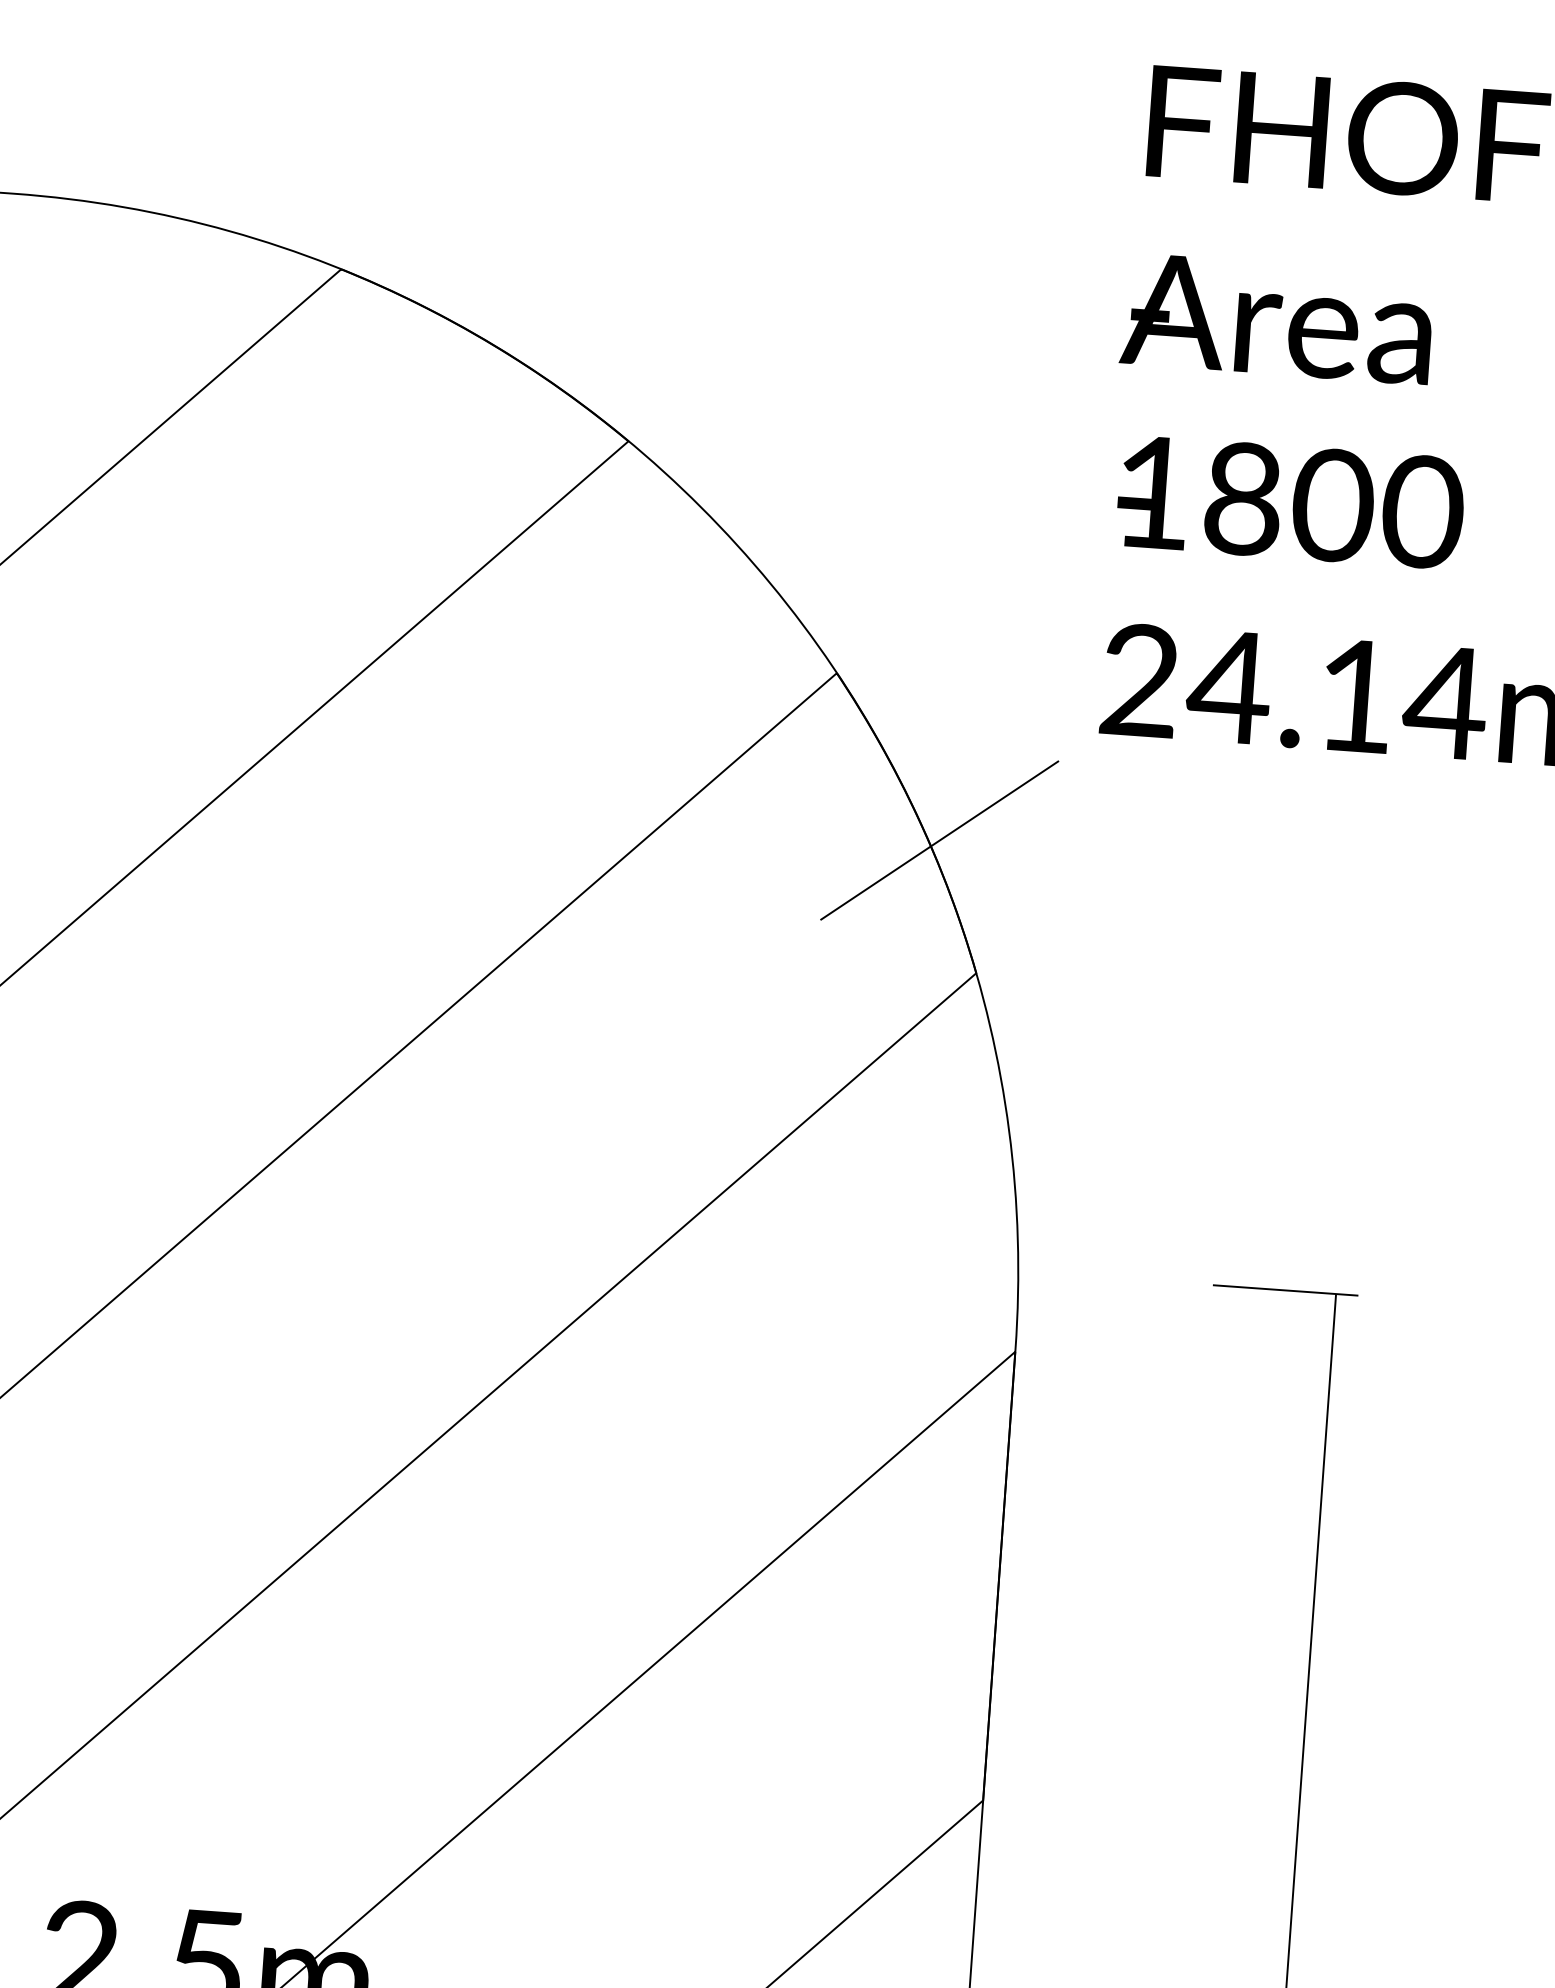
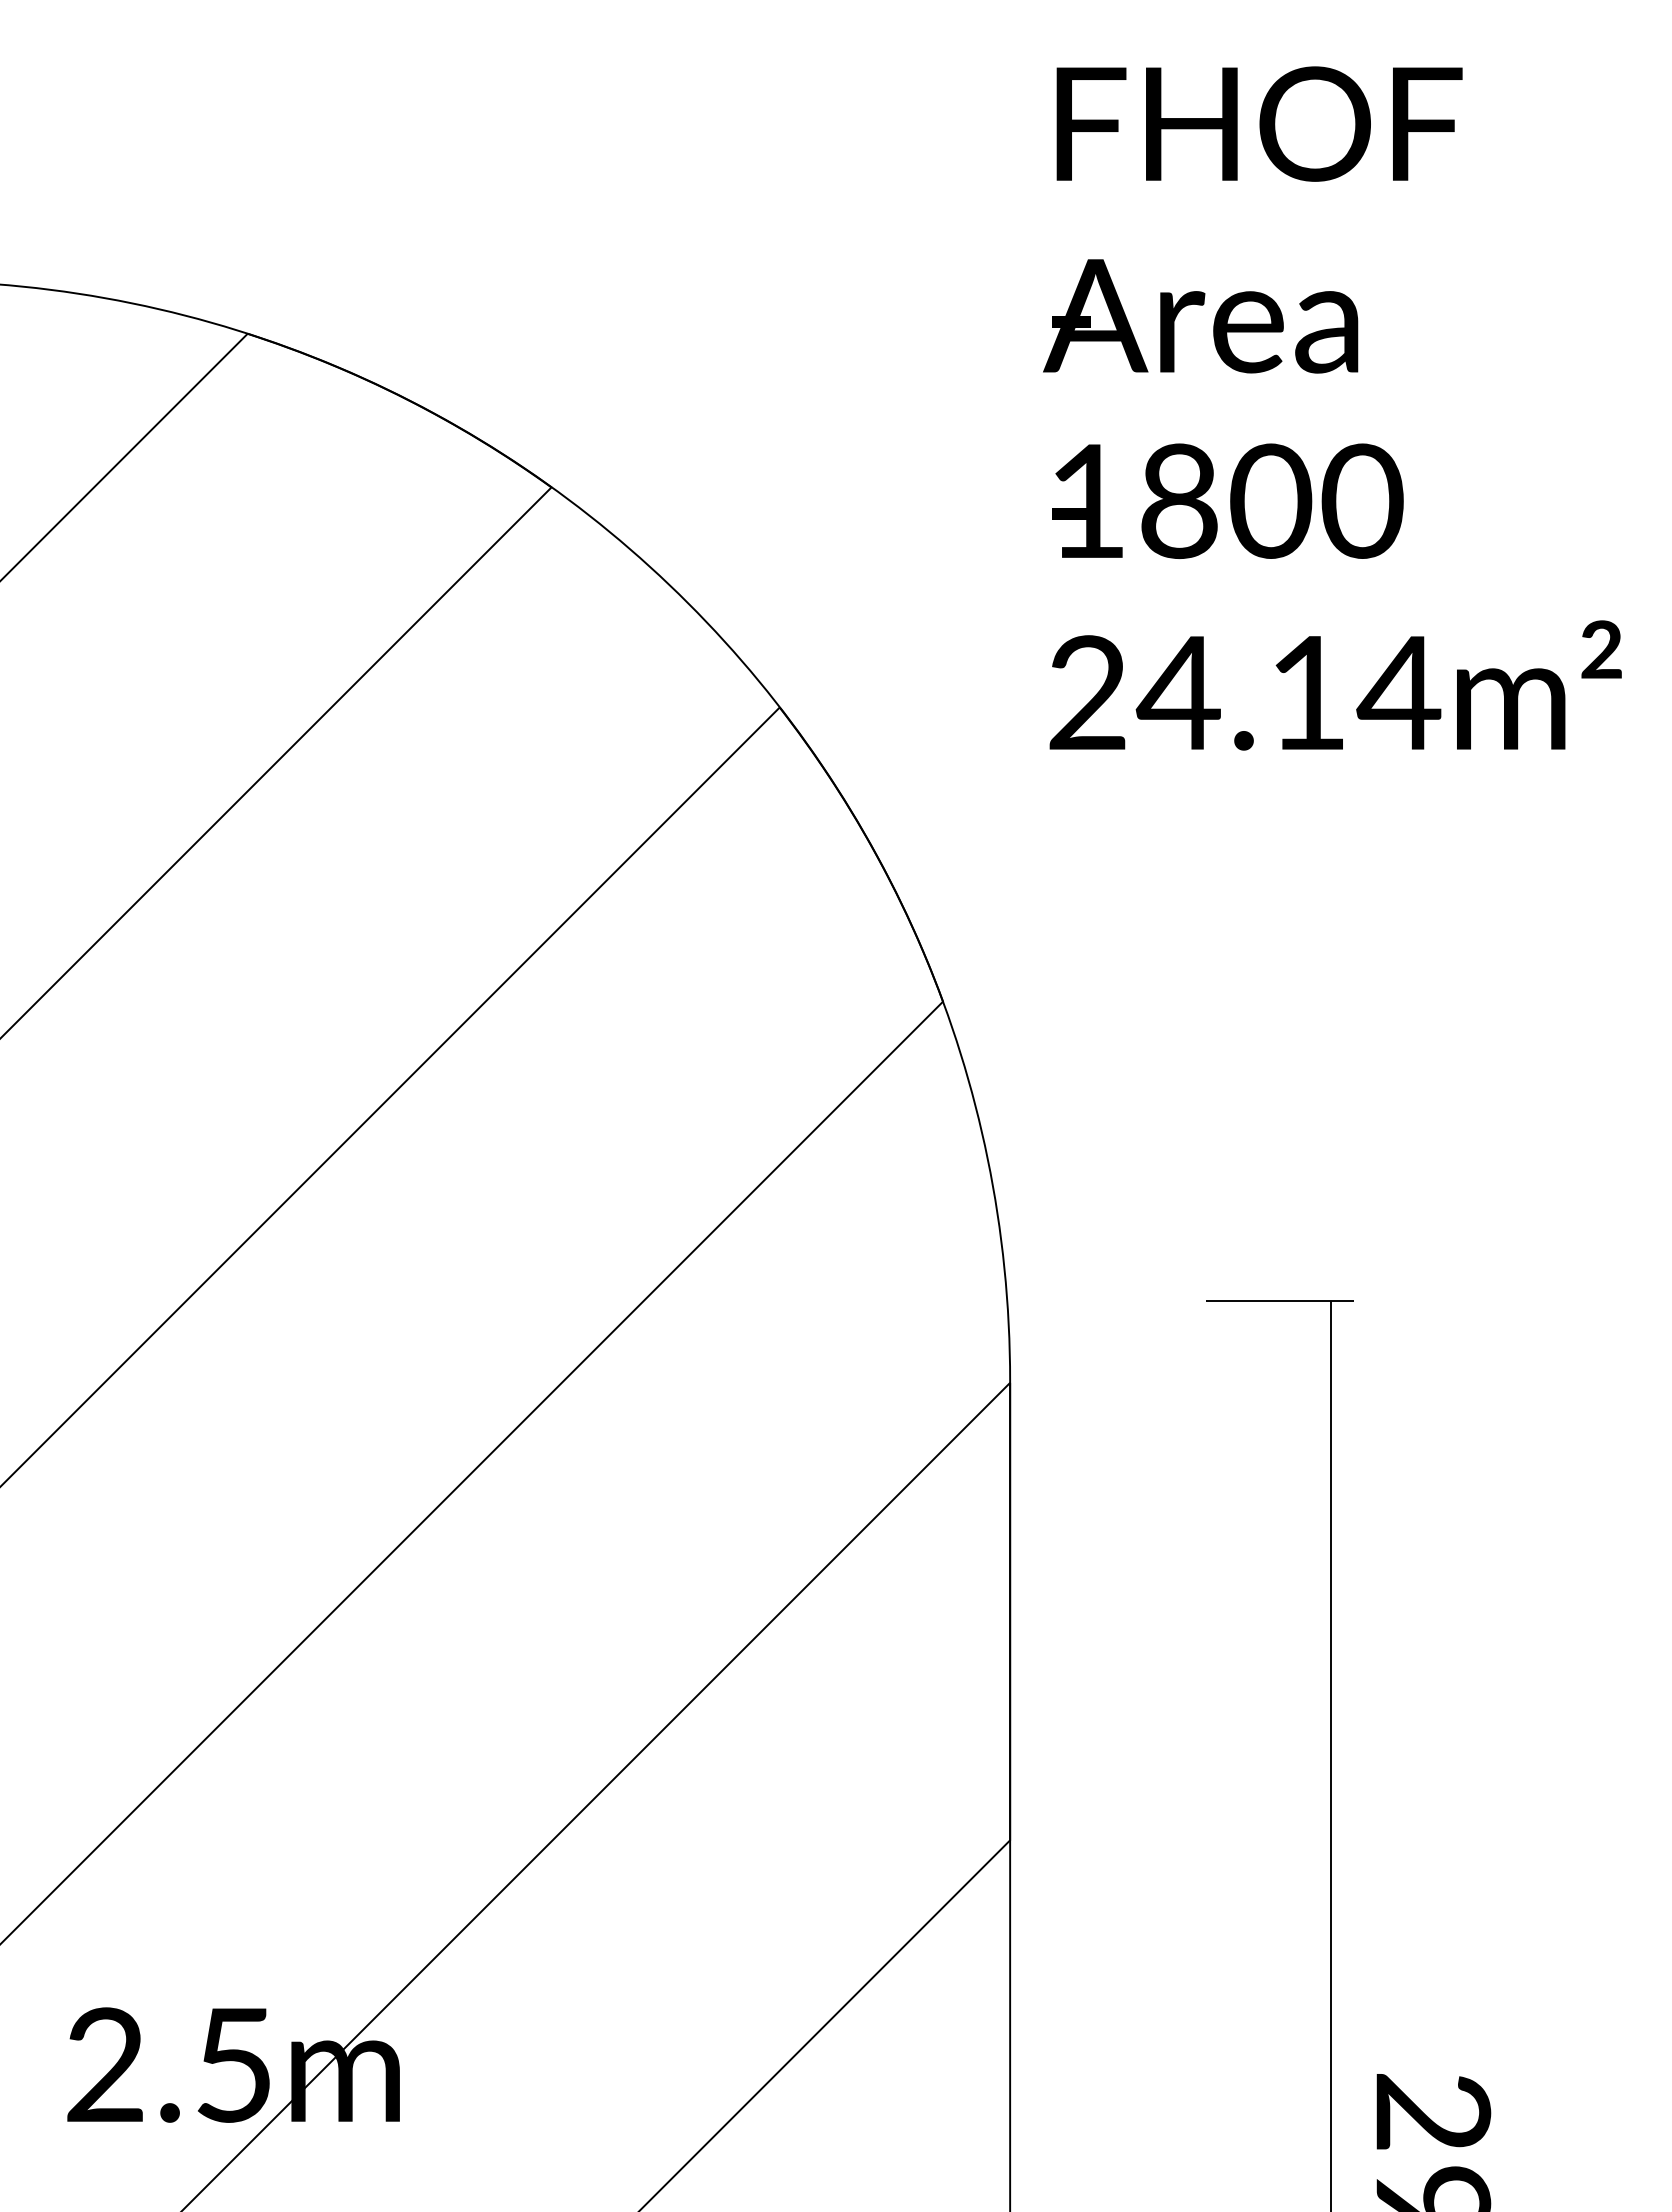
line: (938, 840) -> (895, 869), removed

